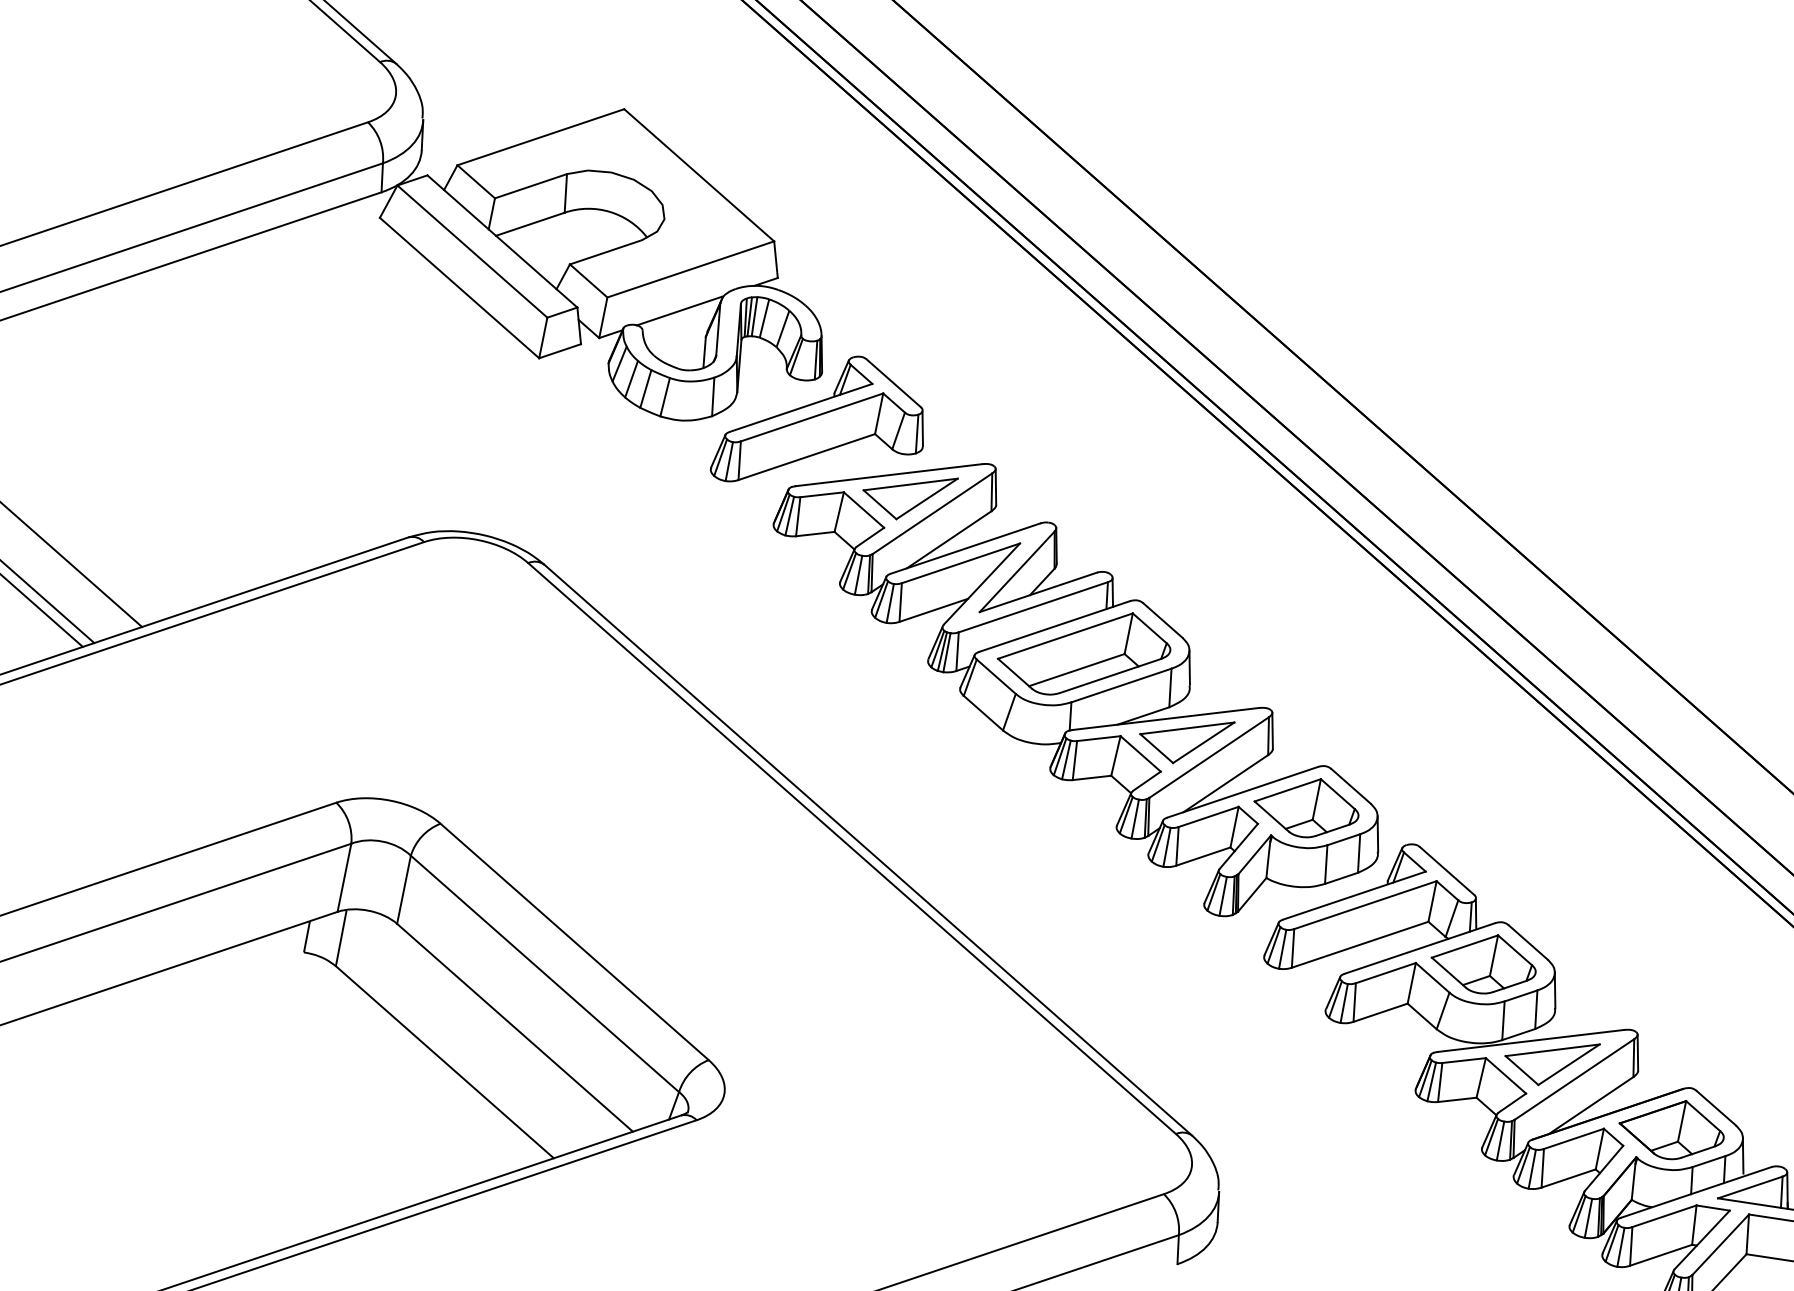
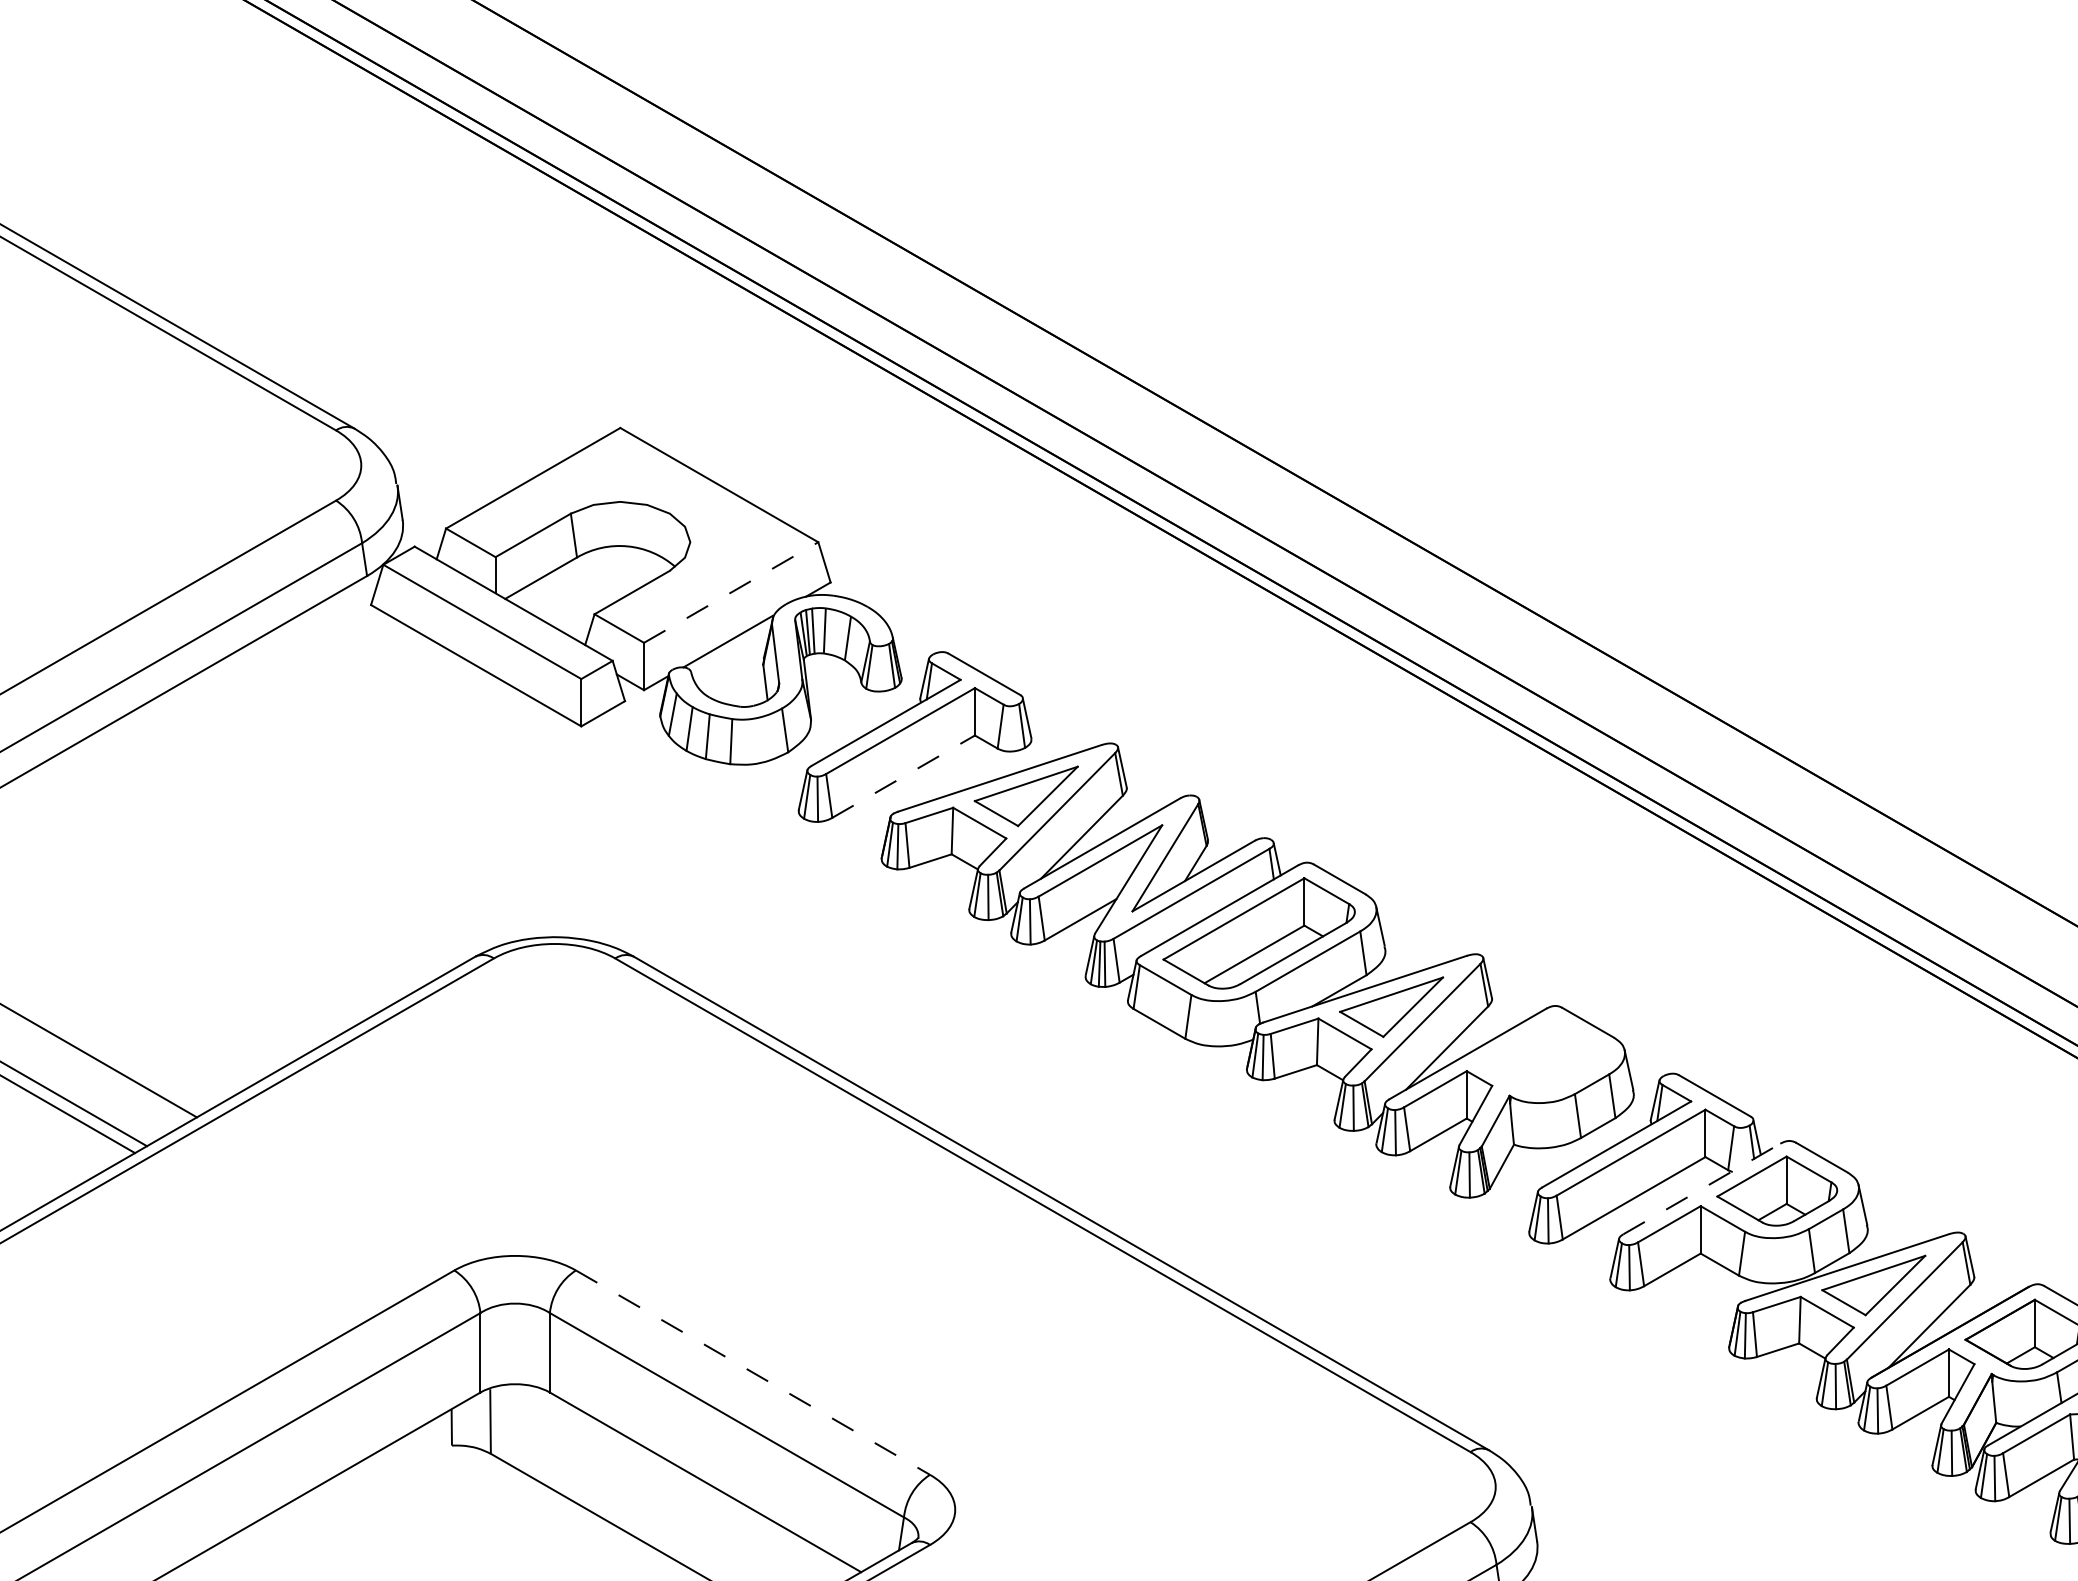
line: (691, 269) -> (731, 592), solid -> dashed
line: (807, 457) -> (904, 776), solid -> dashed
part: (1307, 806) -> (1543, 1055), removed
line: (575, 941) -> (753, 1372), solid -> dashed
line: (1419, 948) -> (1701, 1188), solid -> dashed

